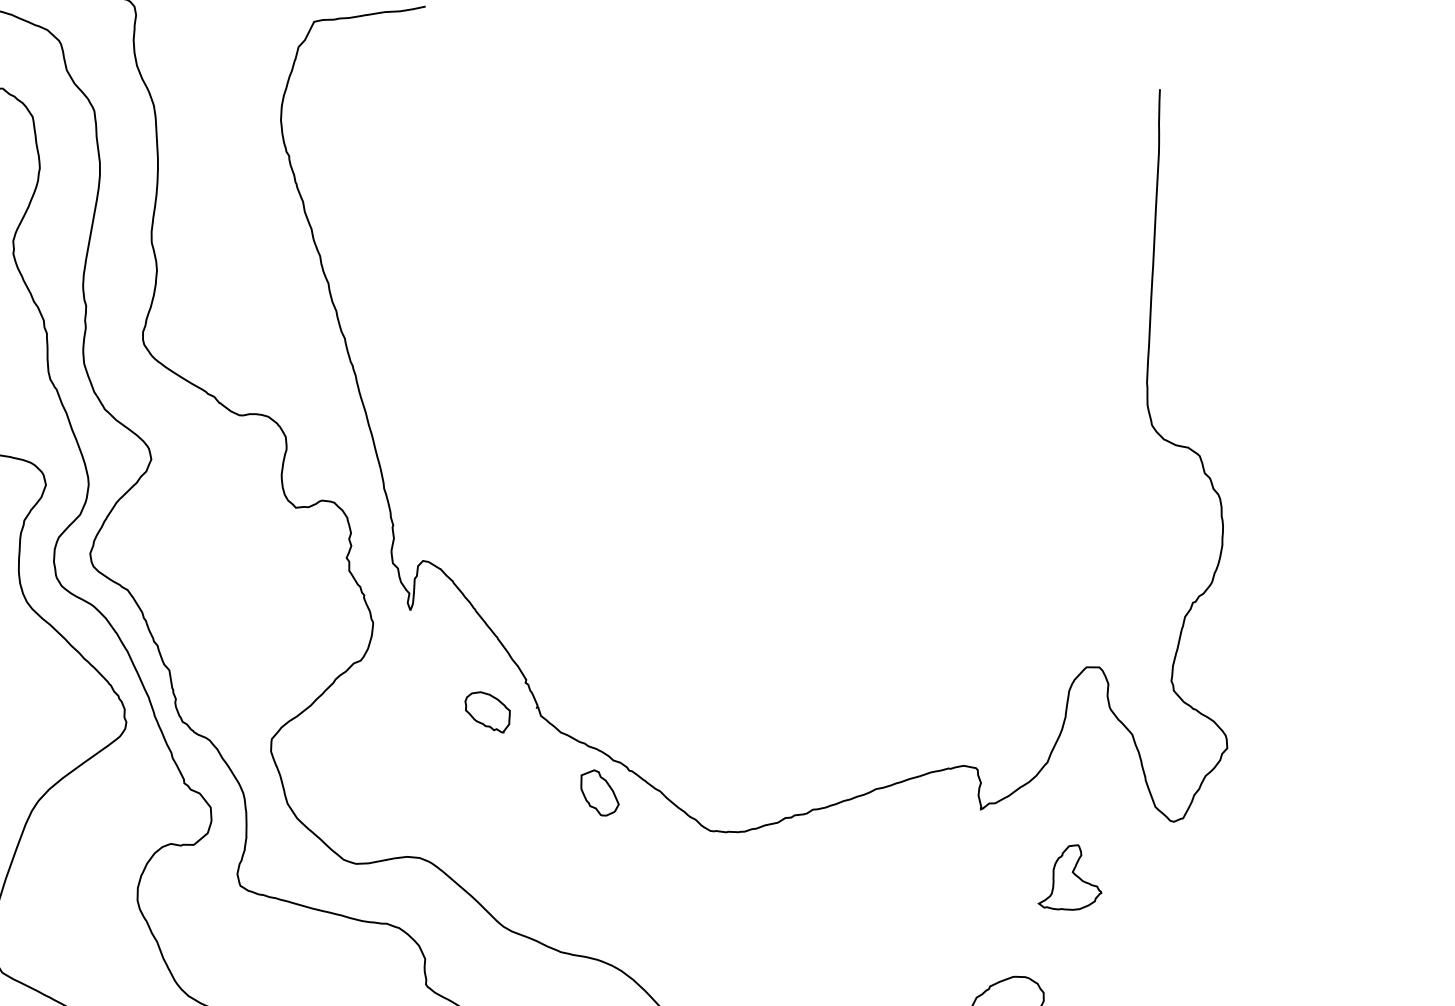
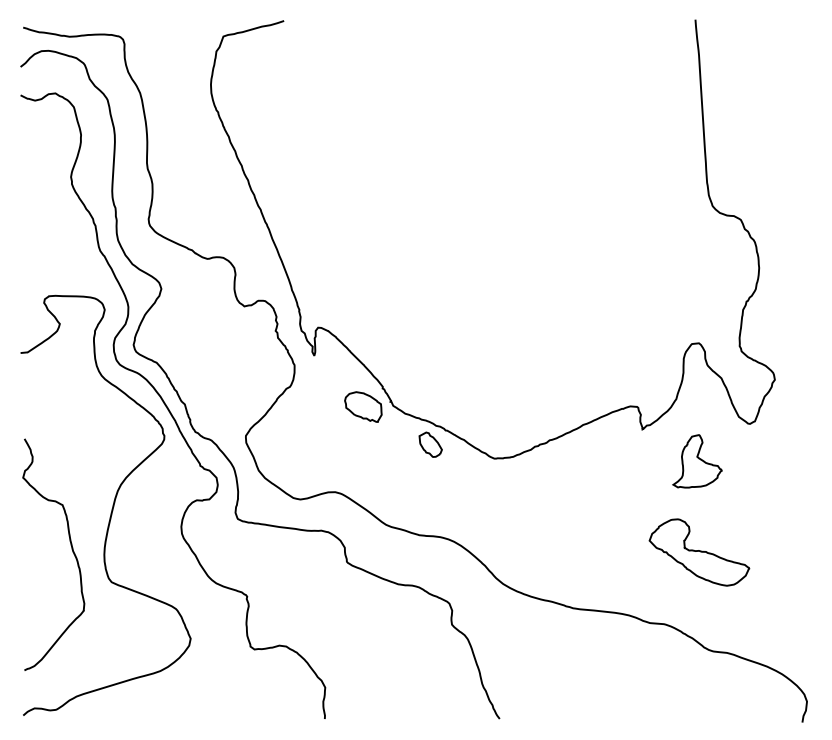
part: (487, 710) -> (363, 406), size x1.43
part: (1072, 878) -> (697, 461), size x1.43

